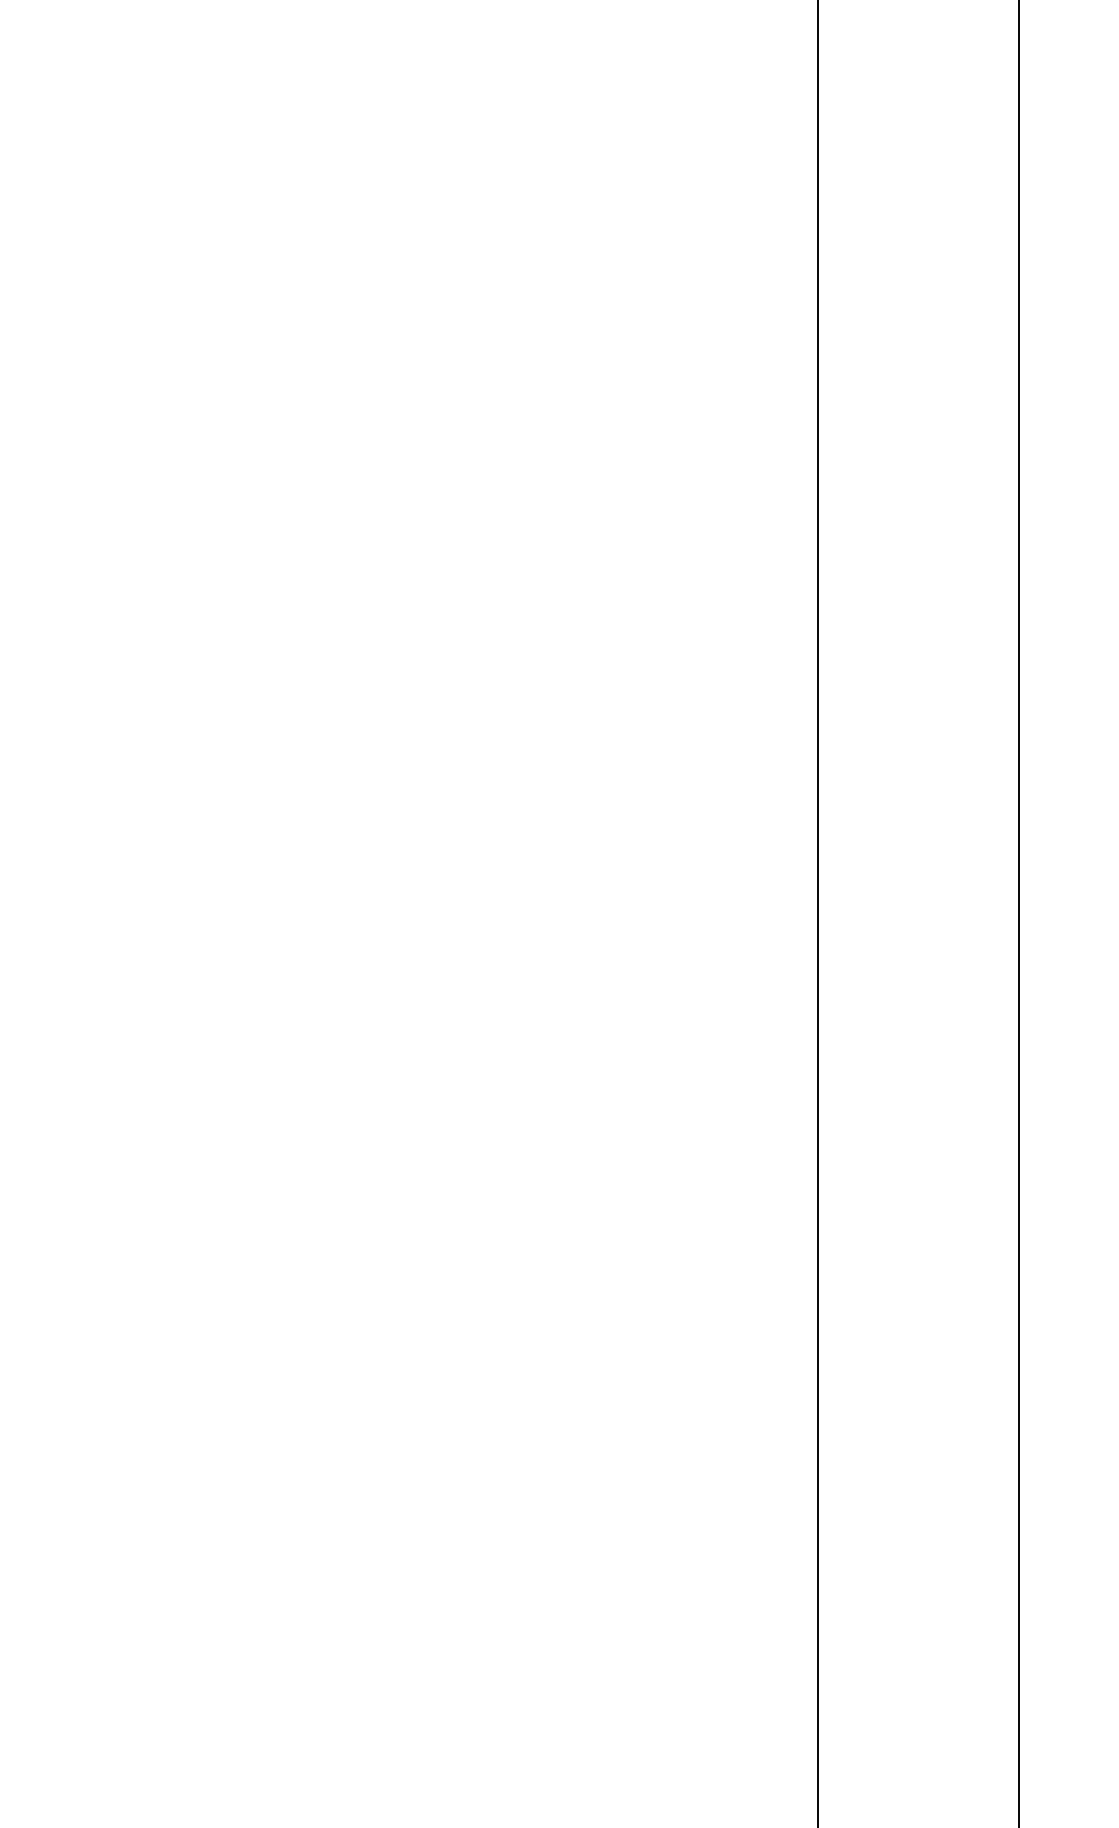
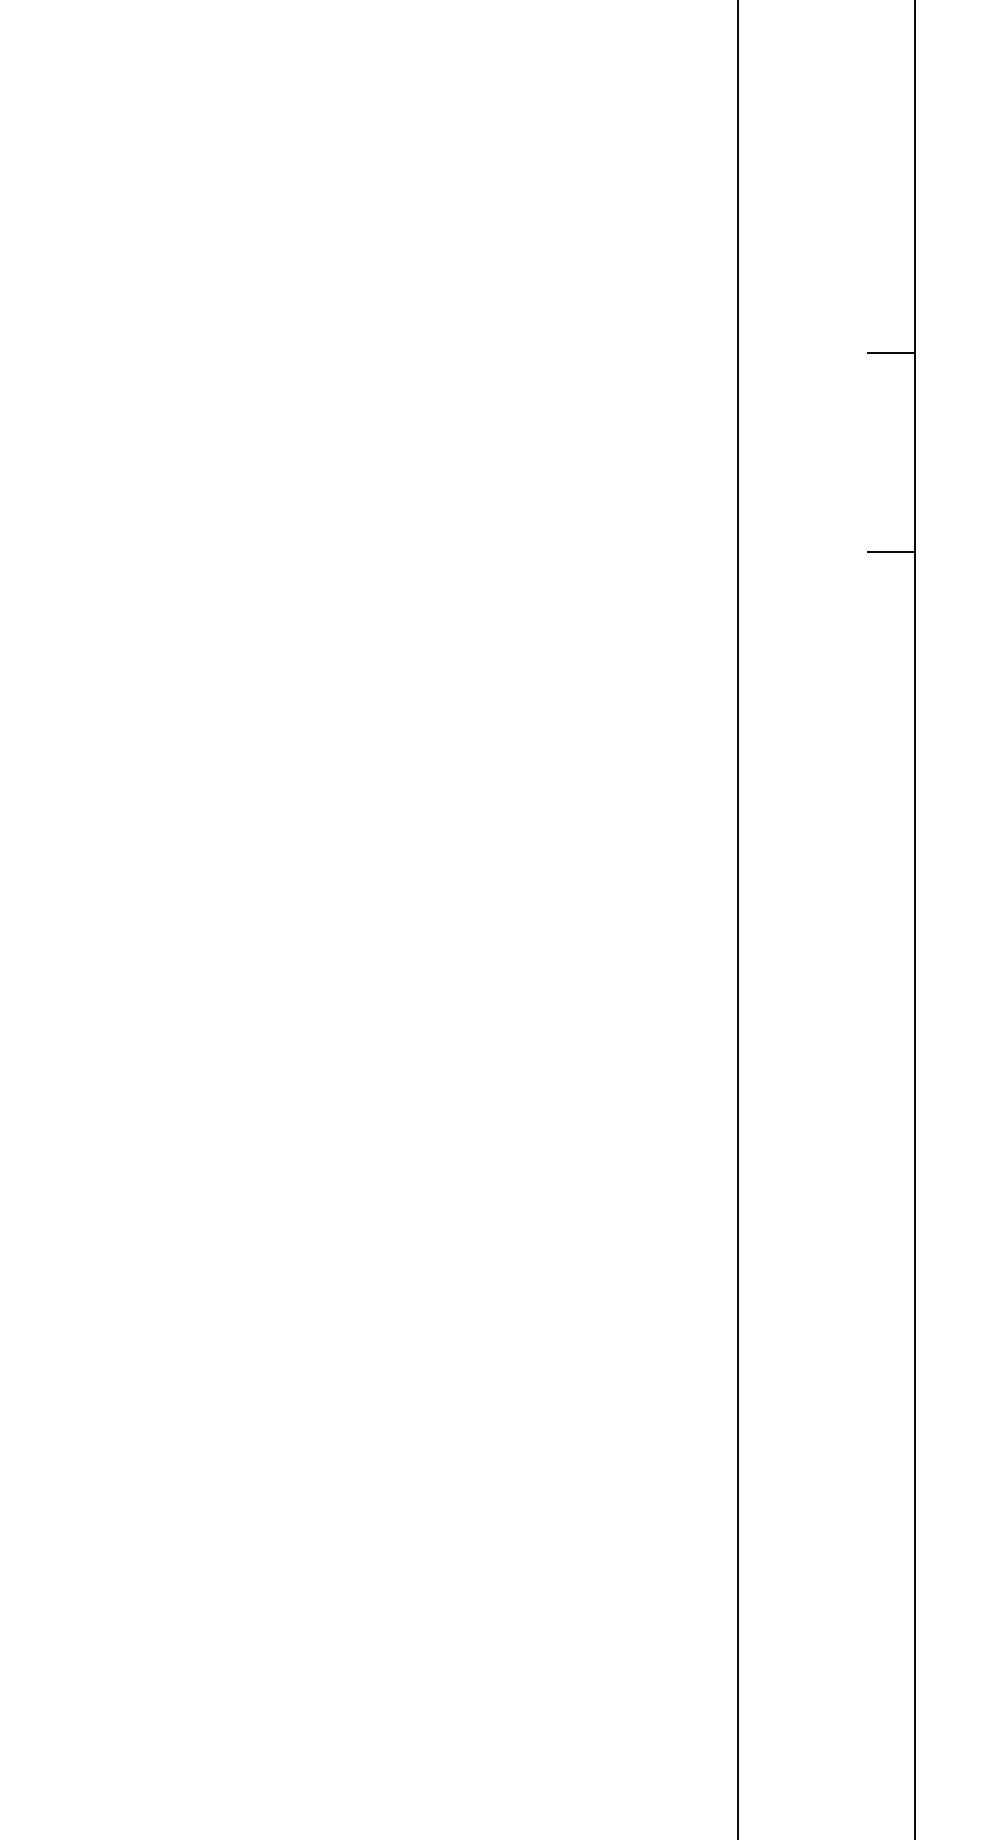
line: (990, 180) -> (890, 353), added
line: (990, 405) -> (890, 551), added

